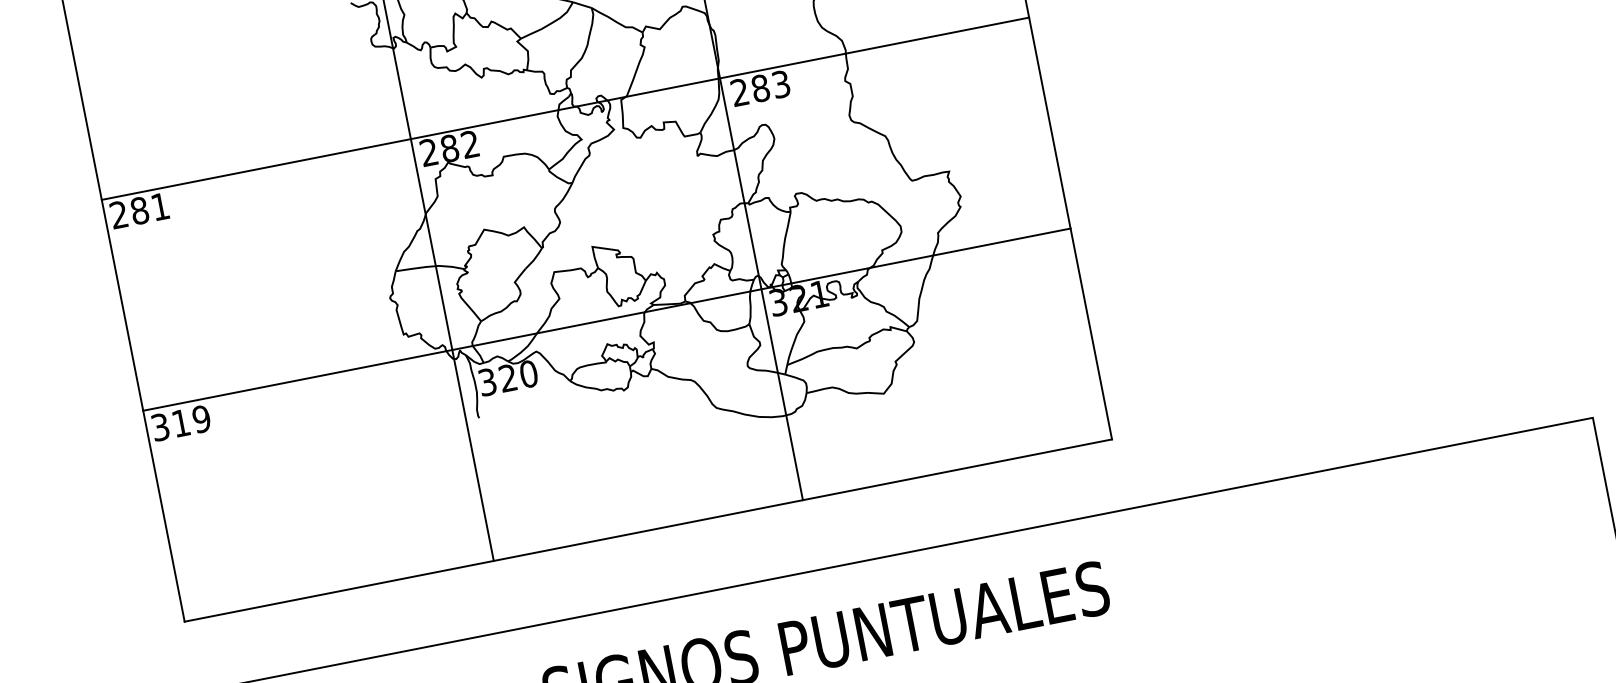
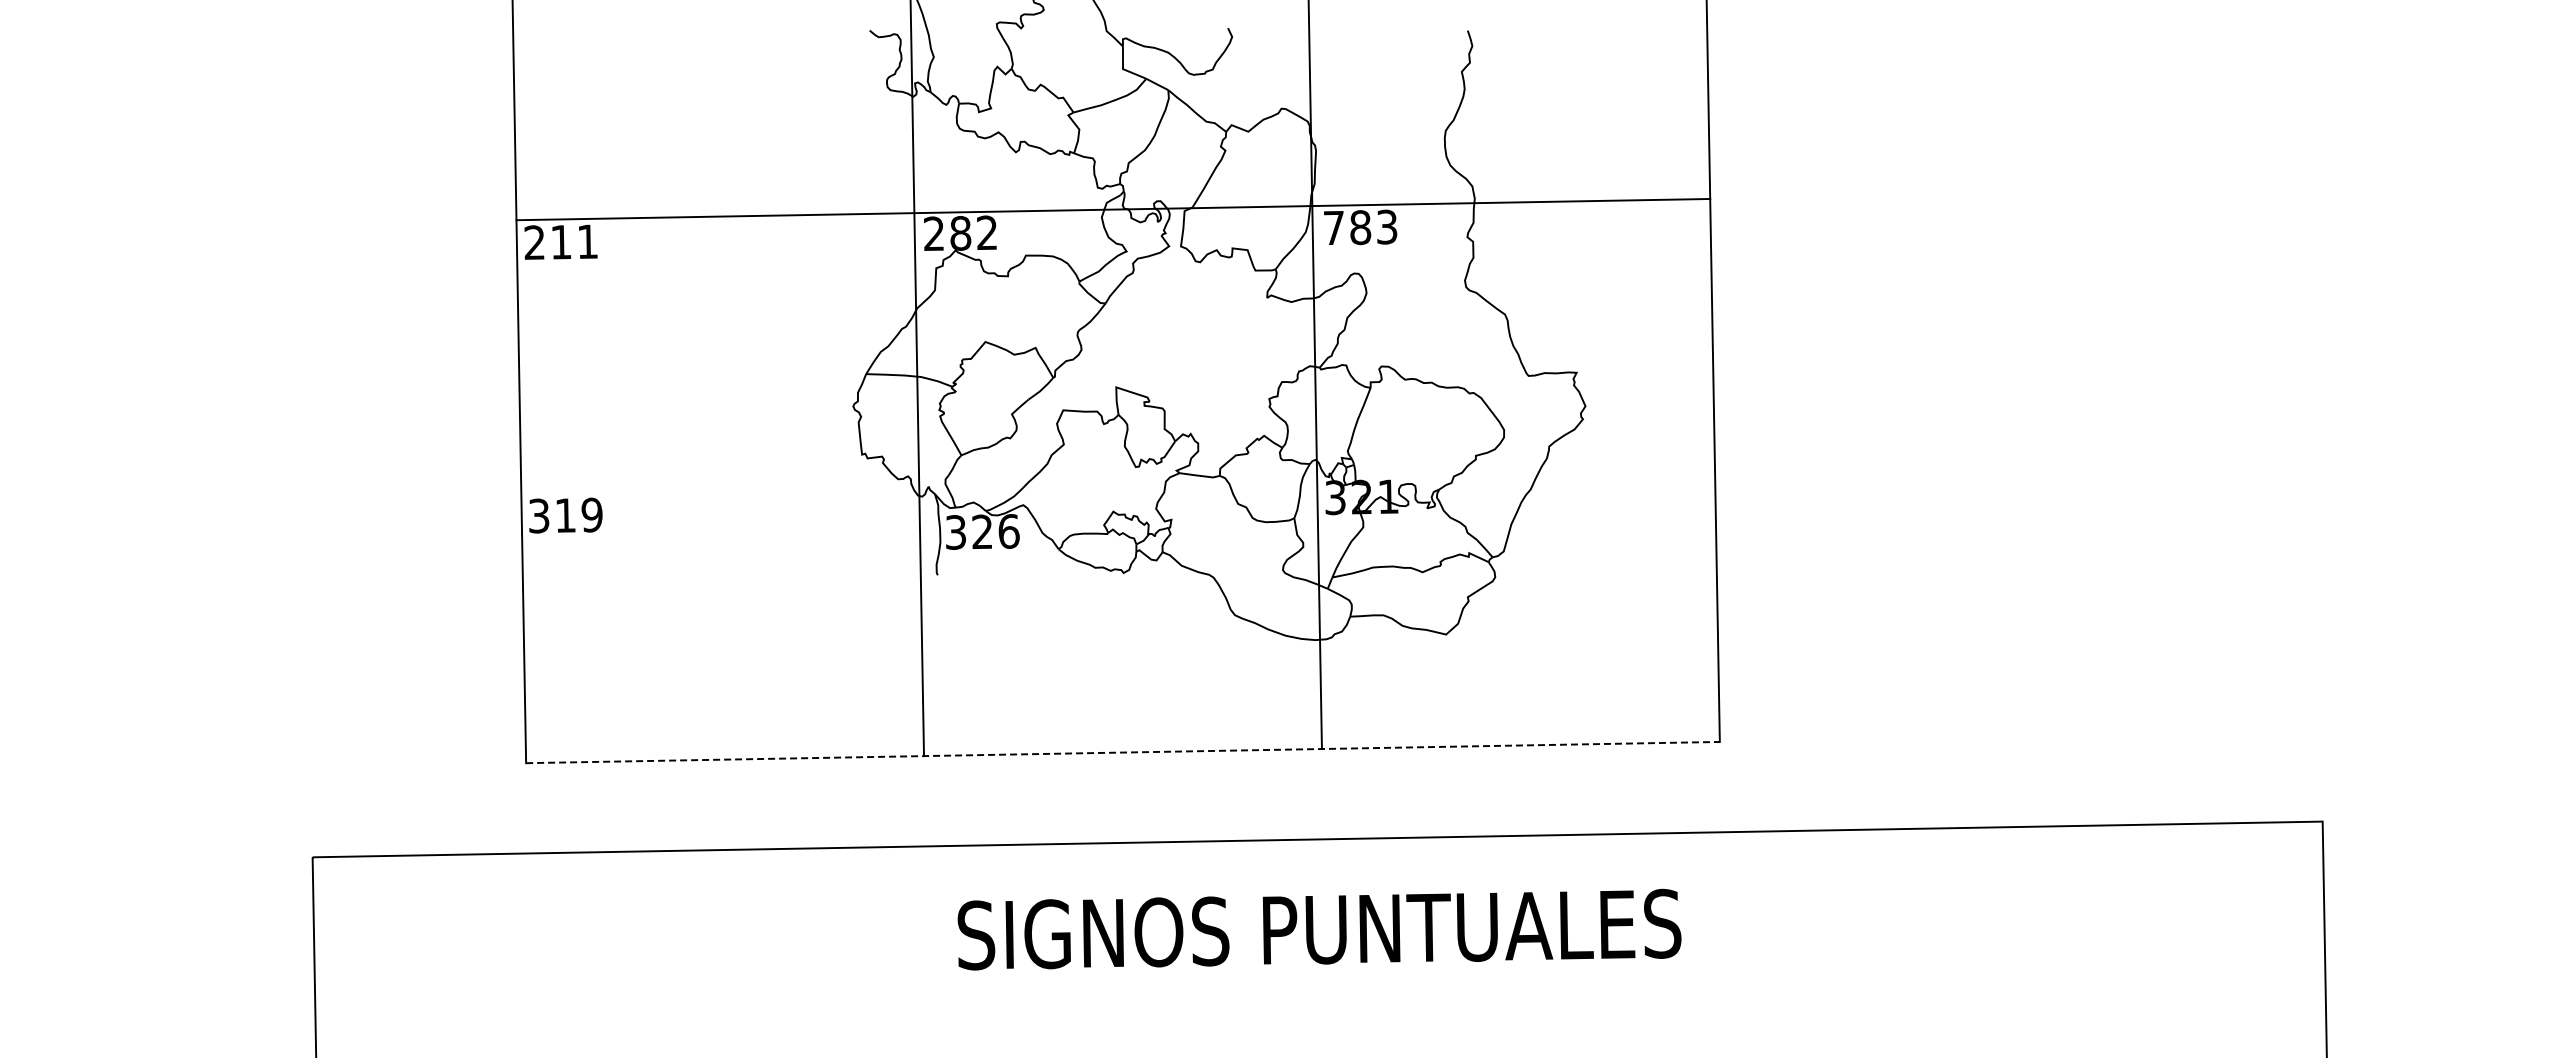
text: (739, 92) -> (1333, 227), 283 -> 783
text: (139, 210) -> (561, 241), 281 -> 211
line: (607, 319) -> (1118, 480), removed
text: (528, 374) -> (1008, 531), 320 -> 326
line: (647, 530) -> (1122, 752), solid -> dashed

